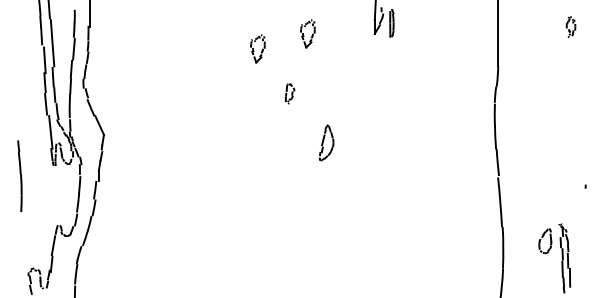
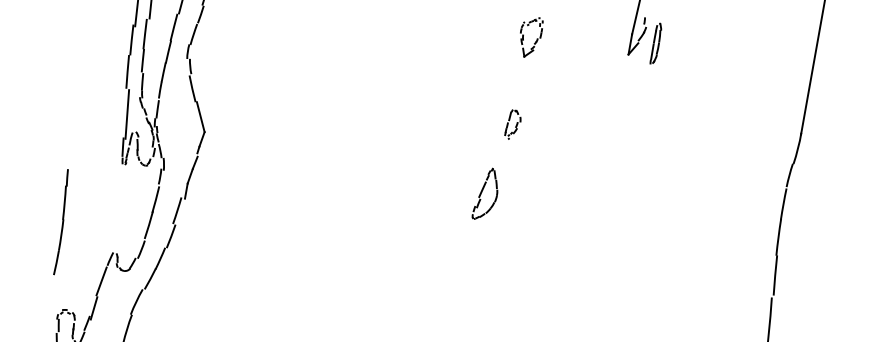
part: (257, 48) -> (452, 45), removed
part: (289, 93) -> (512, 124), moved
part: (326, 142) -> (486, 193), moved
part: (19, 176) -> (60, 222), moved

